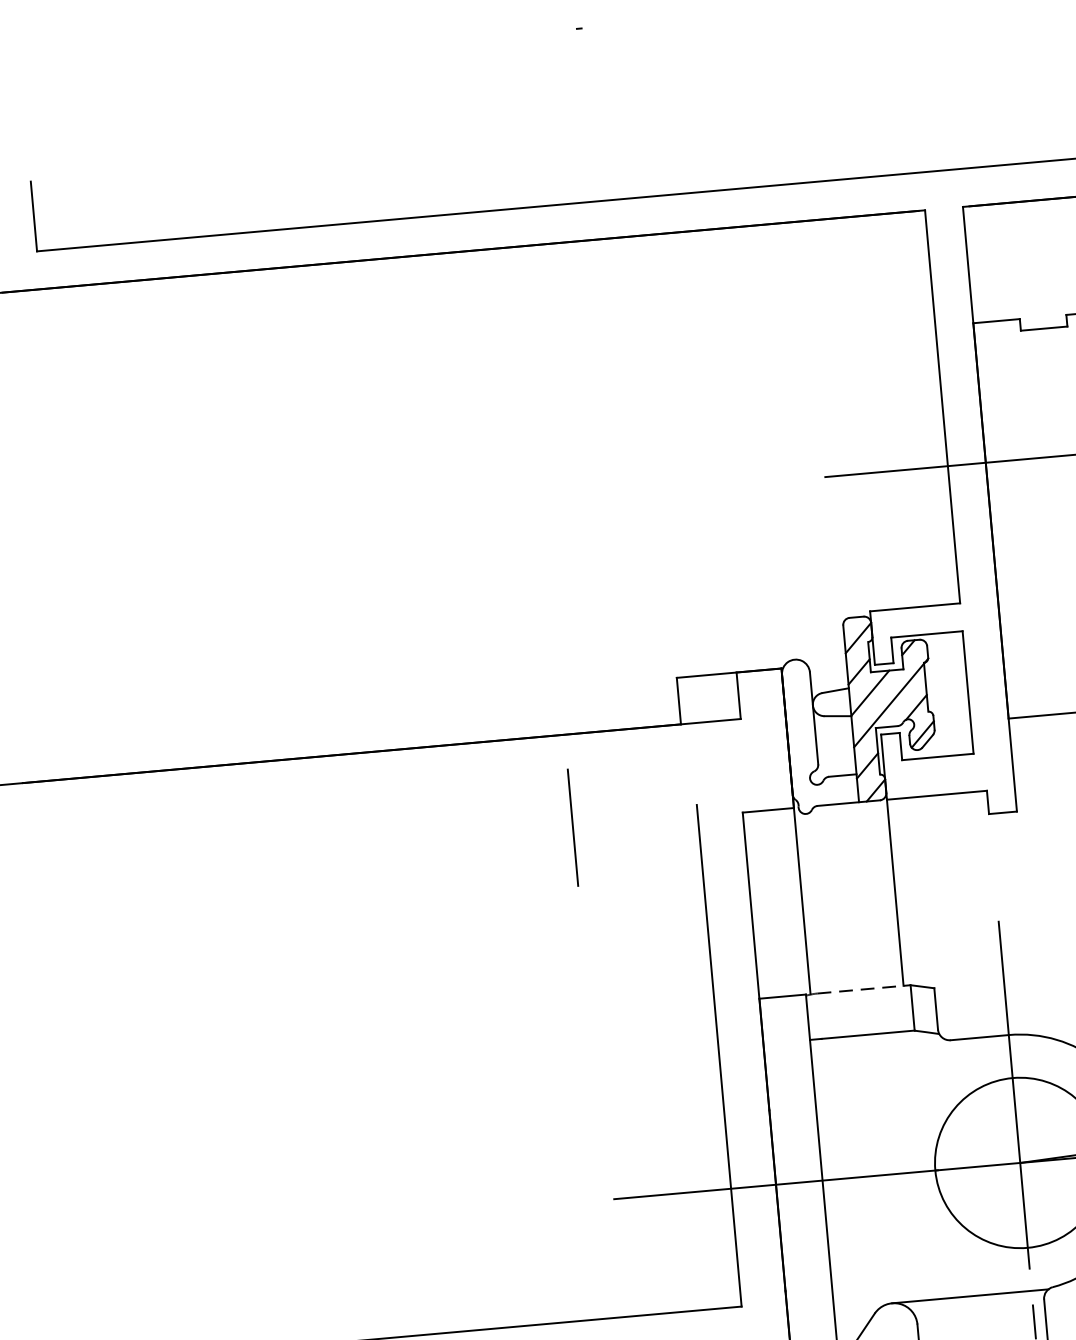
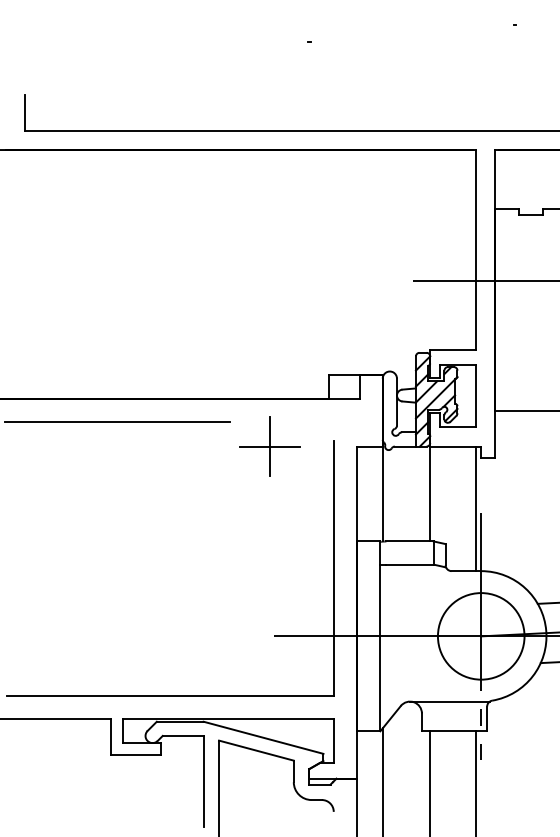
line: (269, 807) -> (117, 422), added
line: (571, 827) -> (269, 446), added
line: (988, 913) -> (476, 508), added
line: (864, 989) -> (410, 541), dashed -> solid

